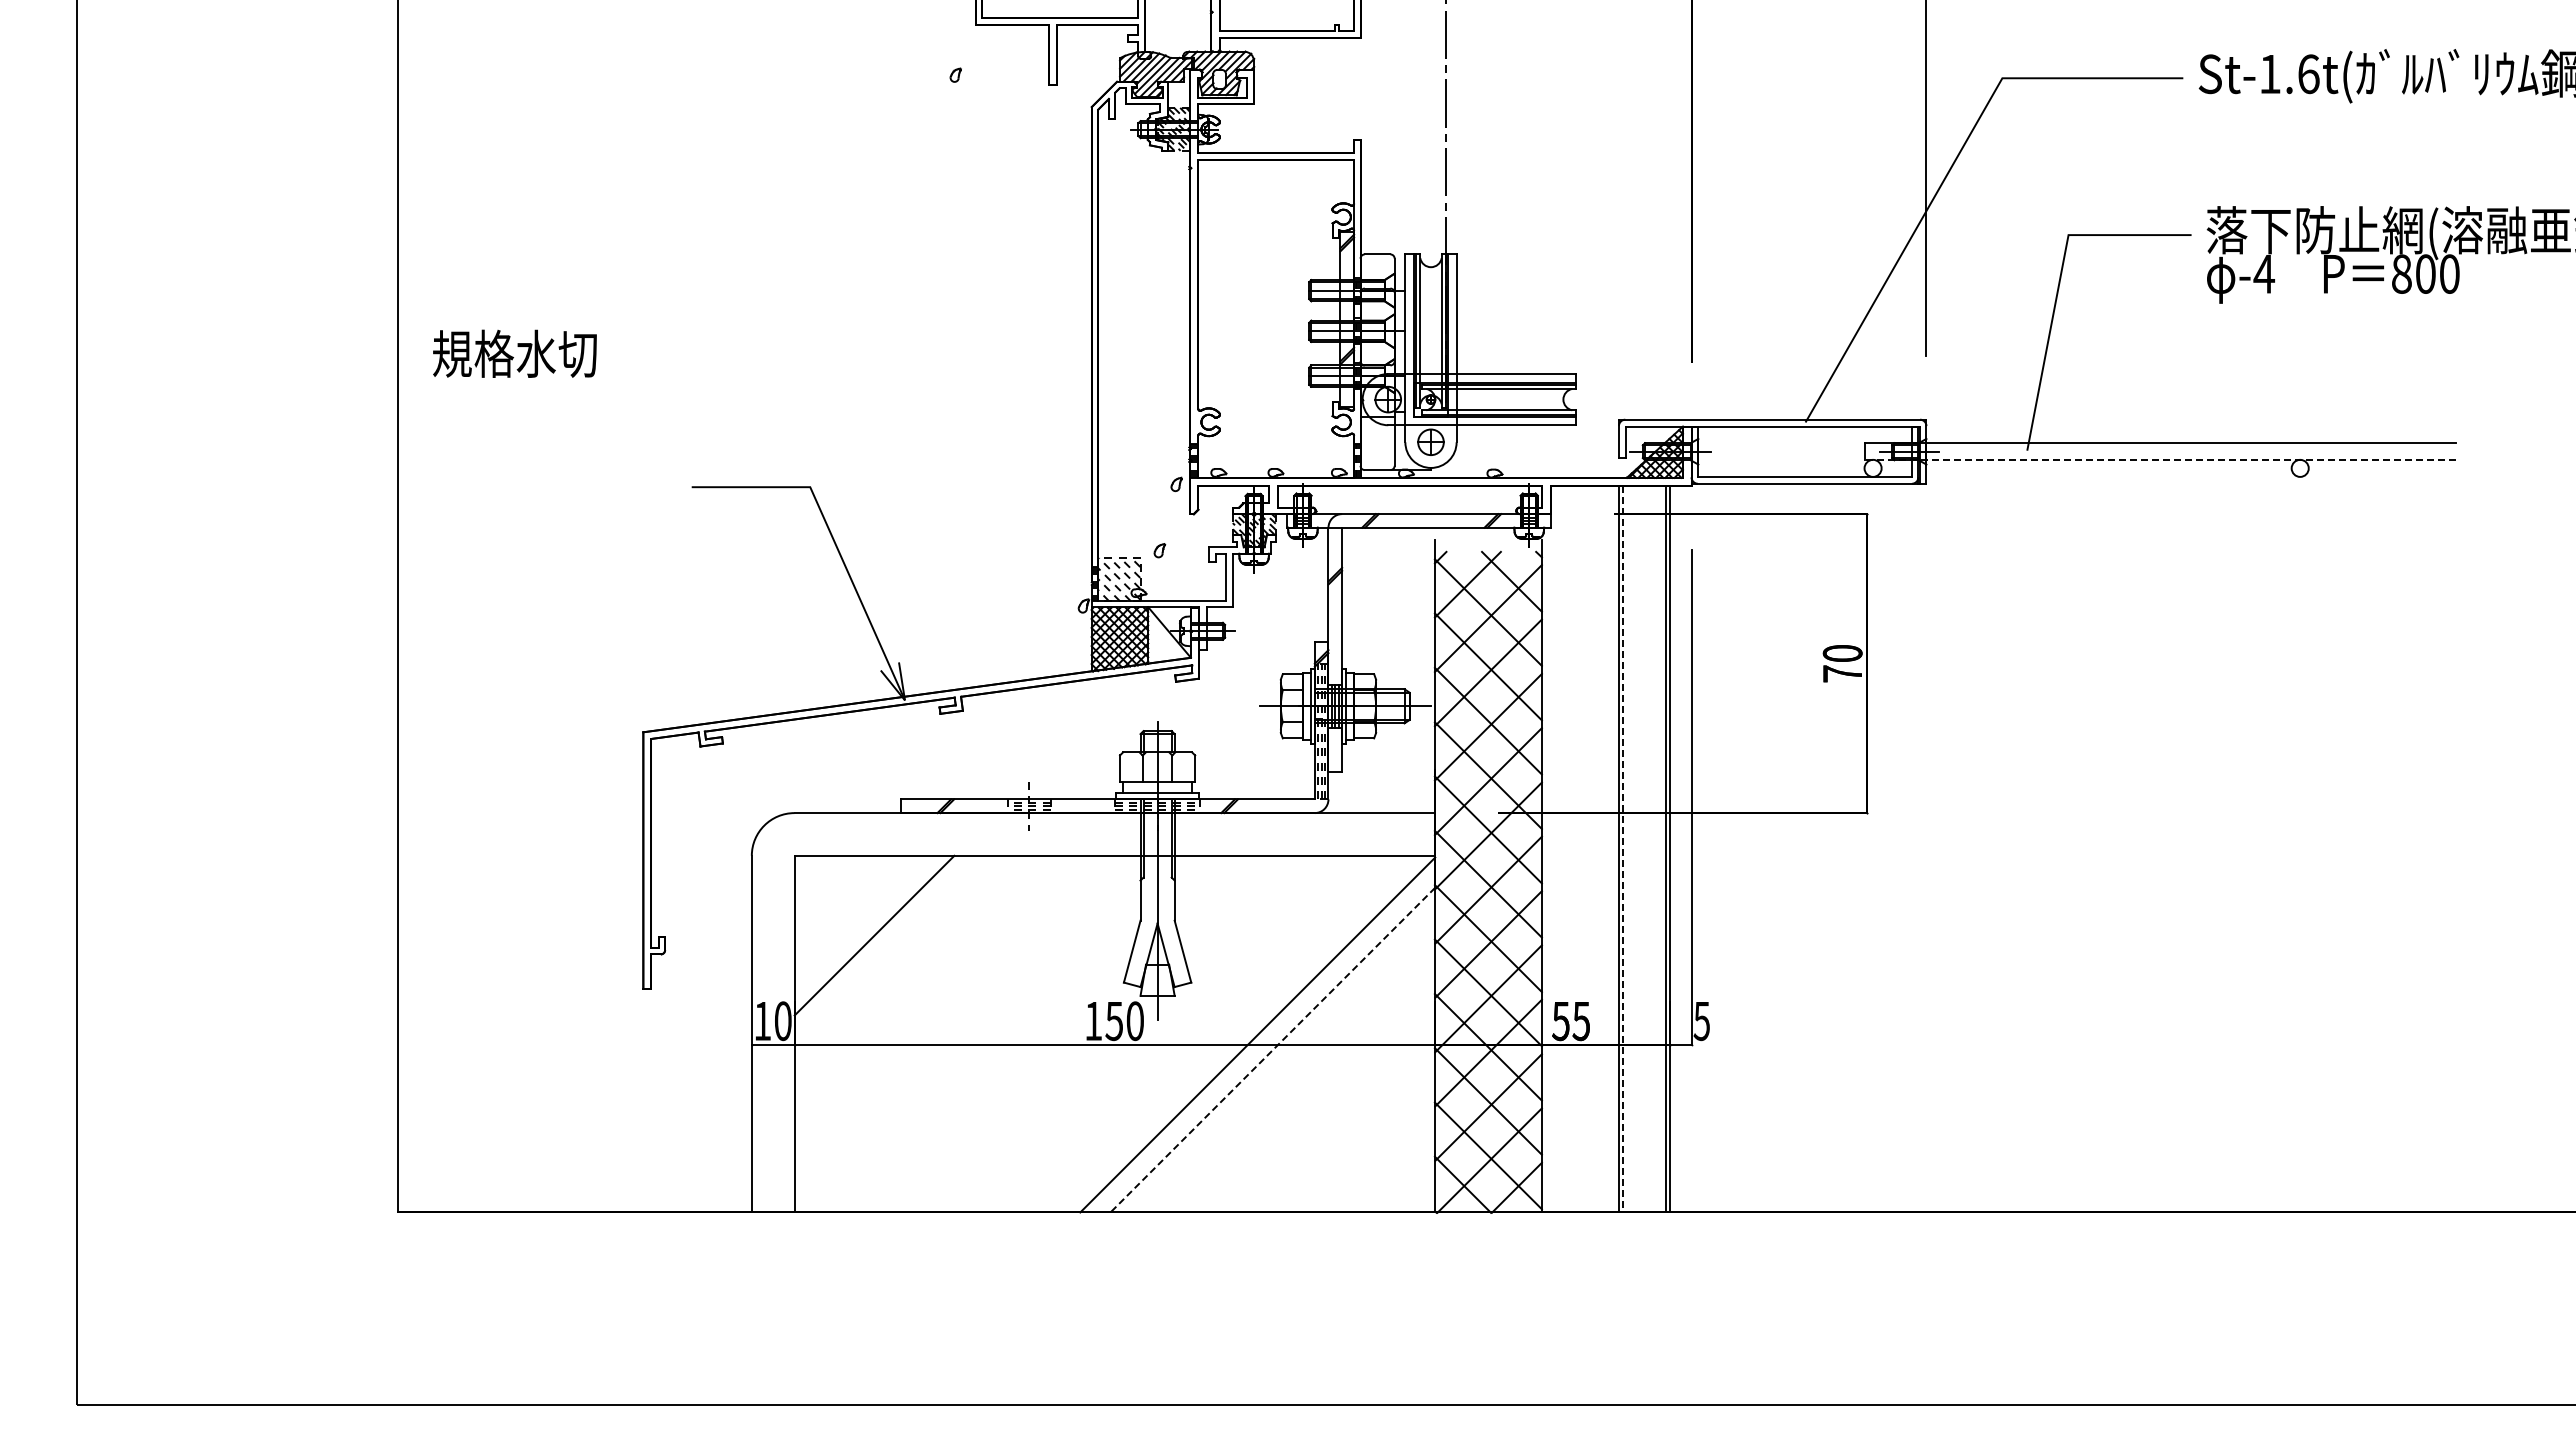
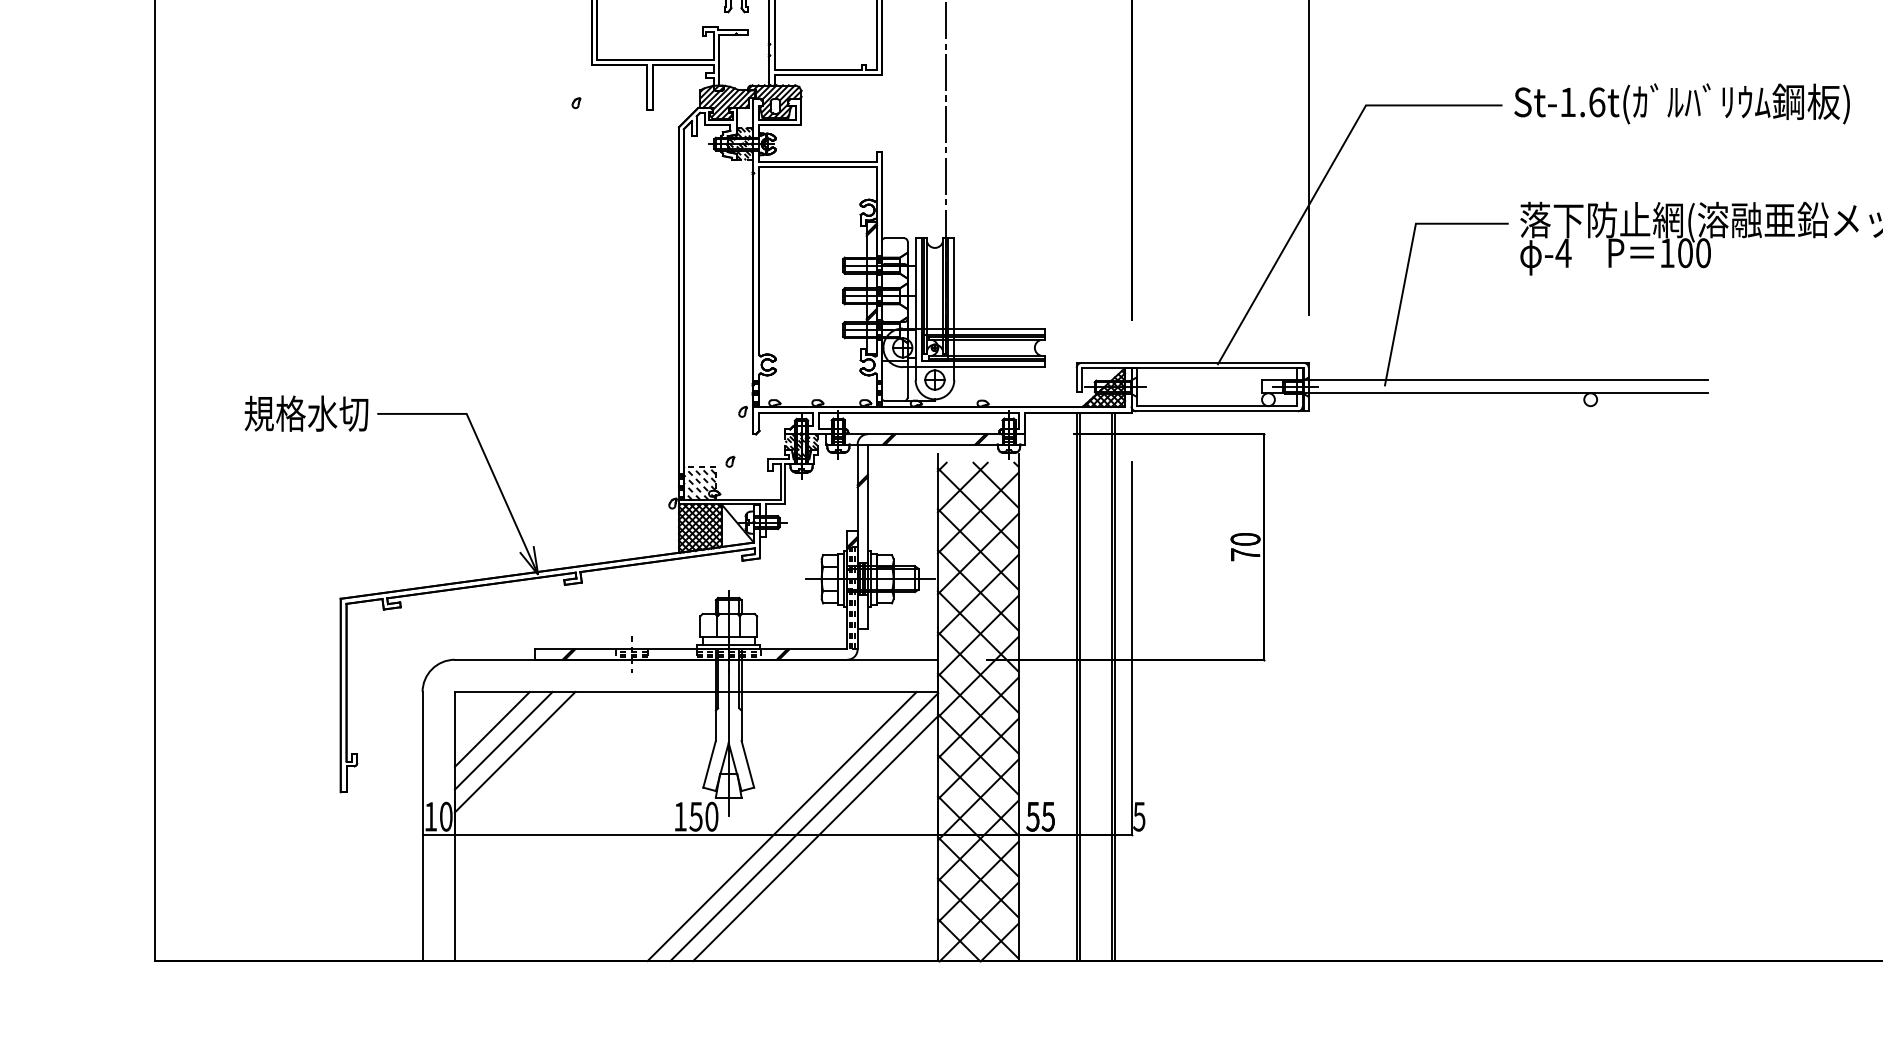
text: (2401, 273) -> (1667, 252), 800 -> 100
text: (514, 353) -> (306, 413), moved
line: (2160, 459) -> (1485, 393), dashed -> solid
line: (1623, 849) -> (1080, 687), dashed -> solid
line: (843, 905) -> (491, 729), added
line: (859, 920) -> (503, 740), added
line: (1228, 1033) -> (782, 826), added
line: (1272, 1050) -> (815, 838), dashed -> solid

